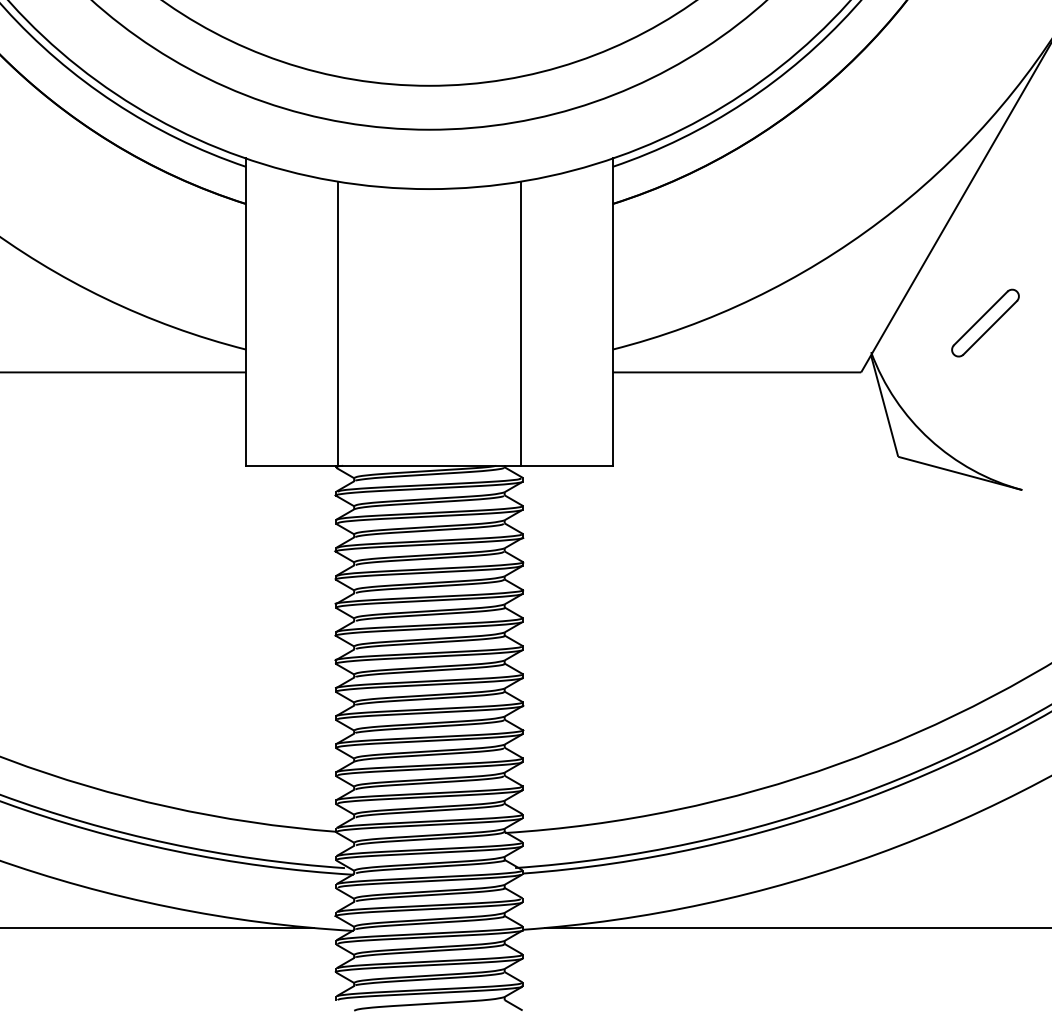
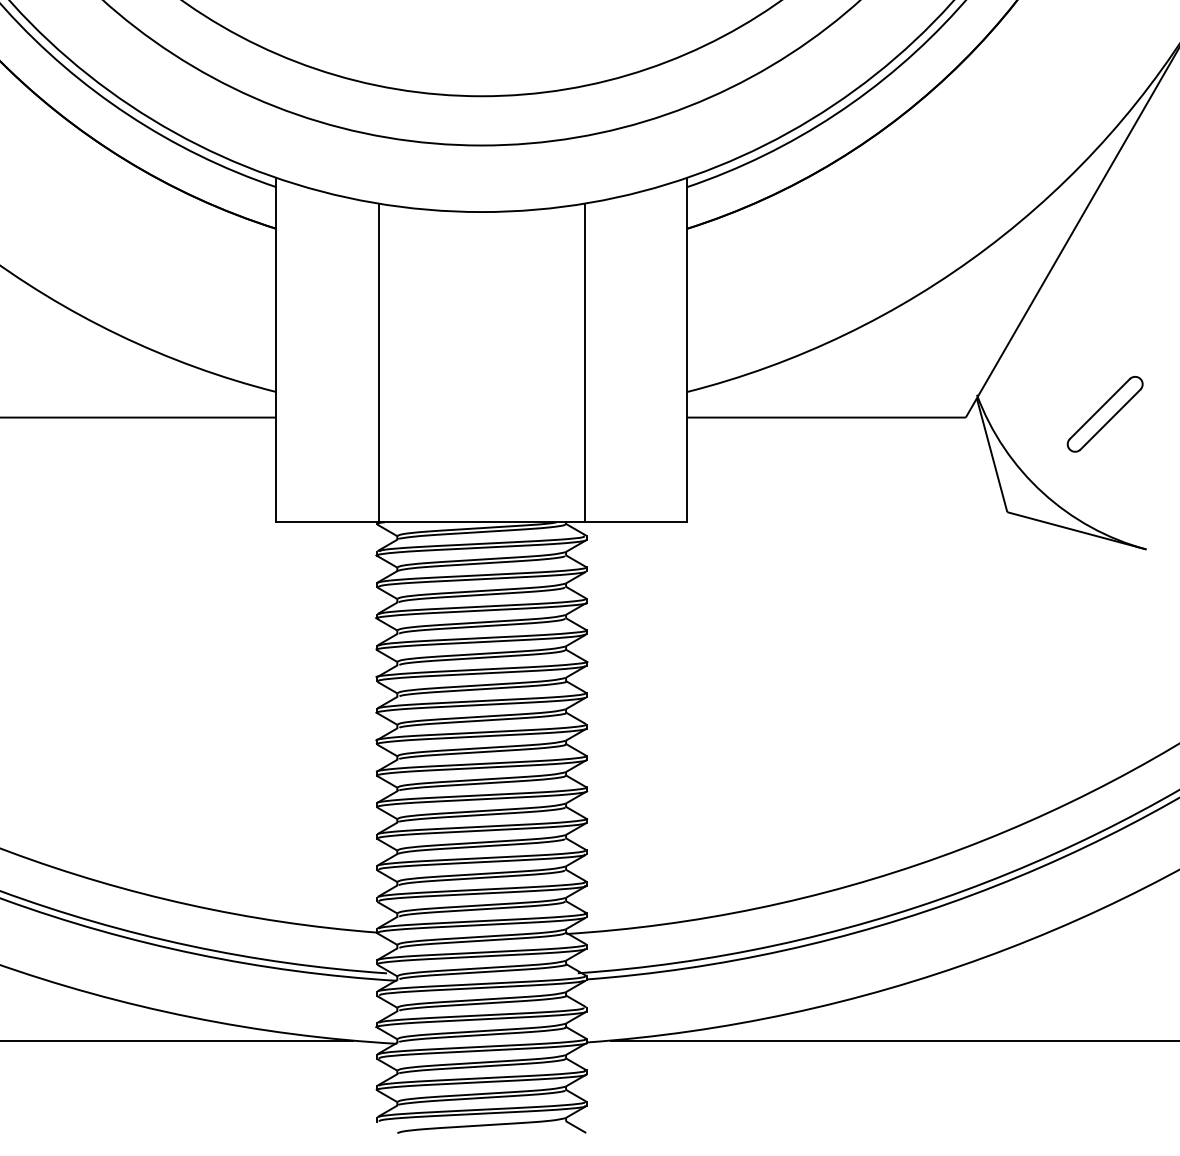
part: (984, 323) -> (1104, 414), moved

